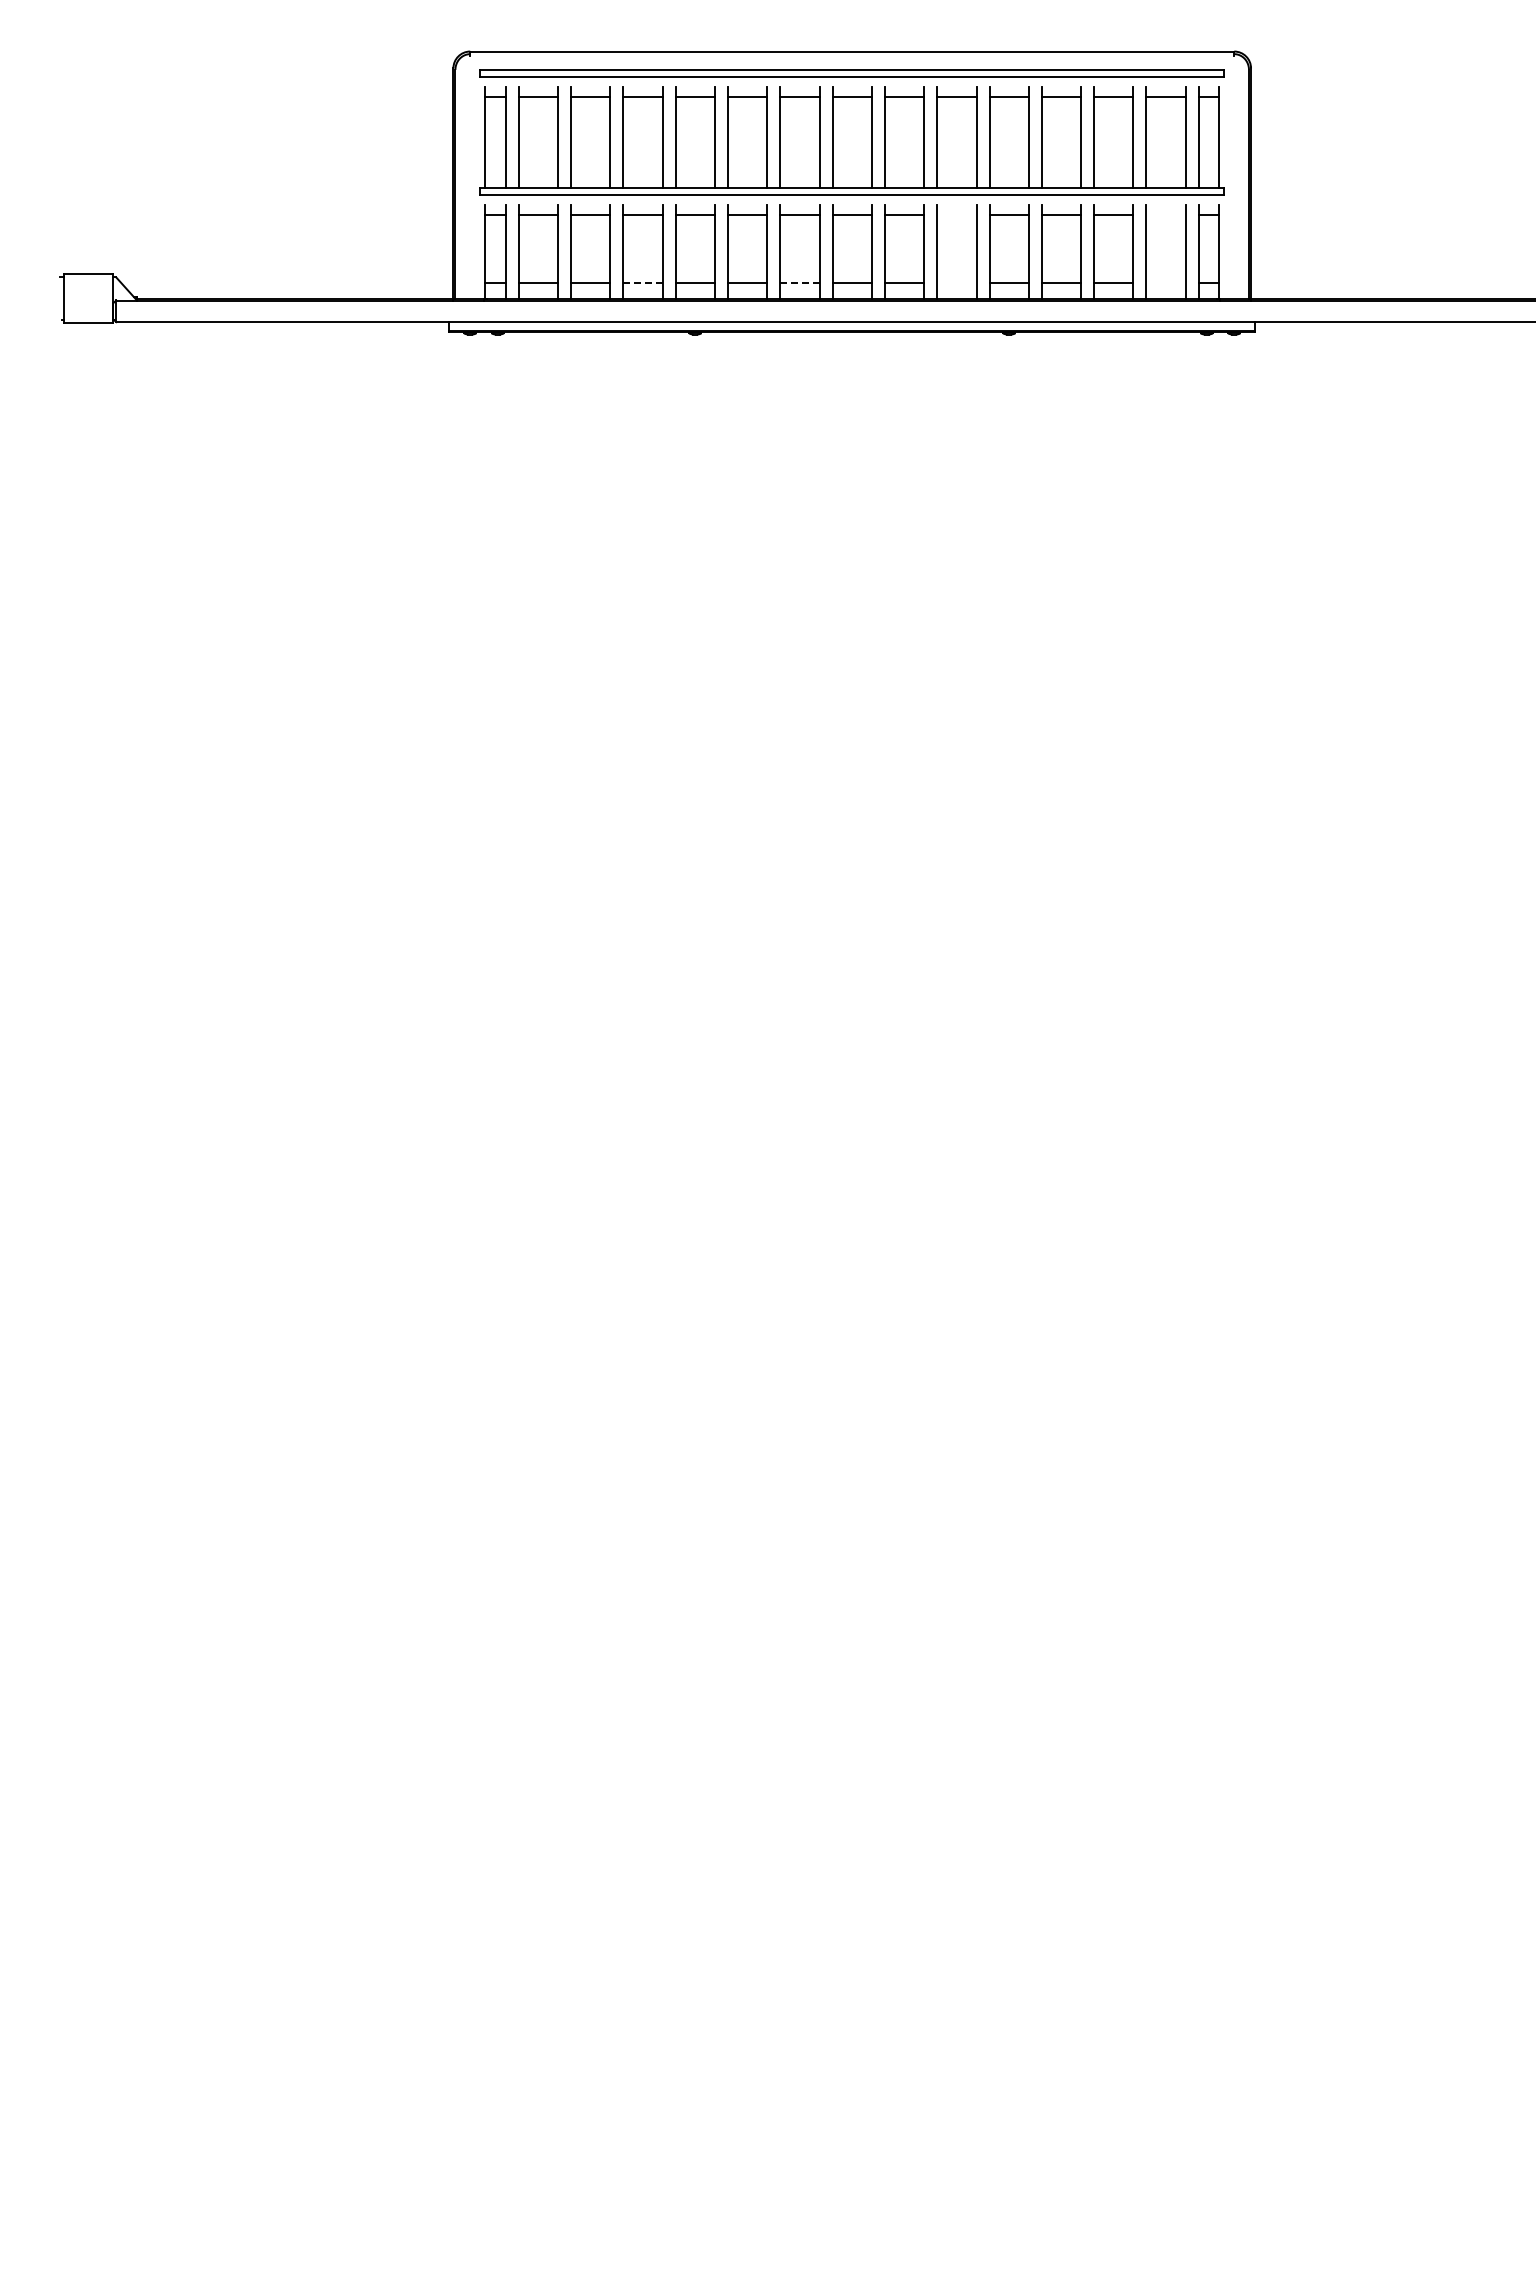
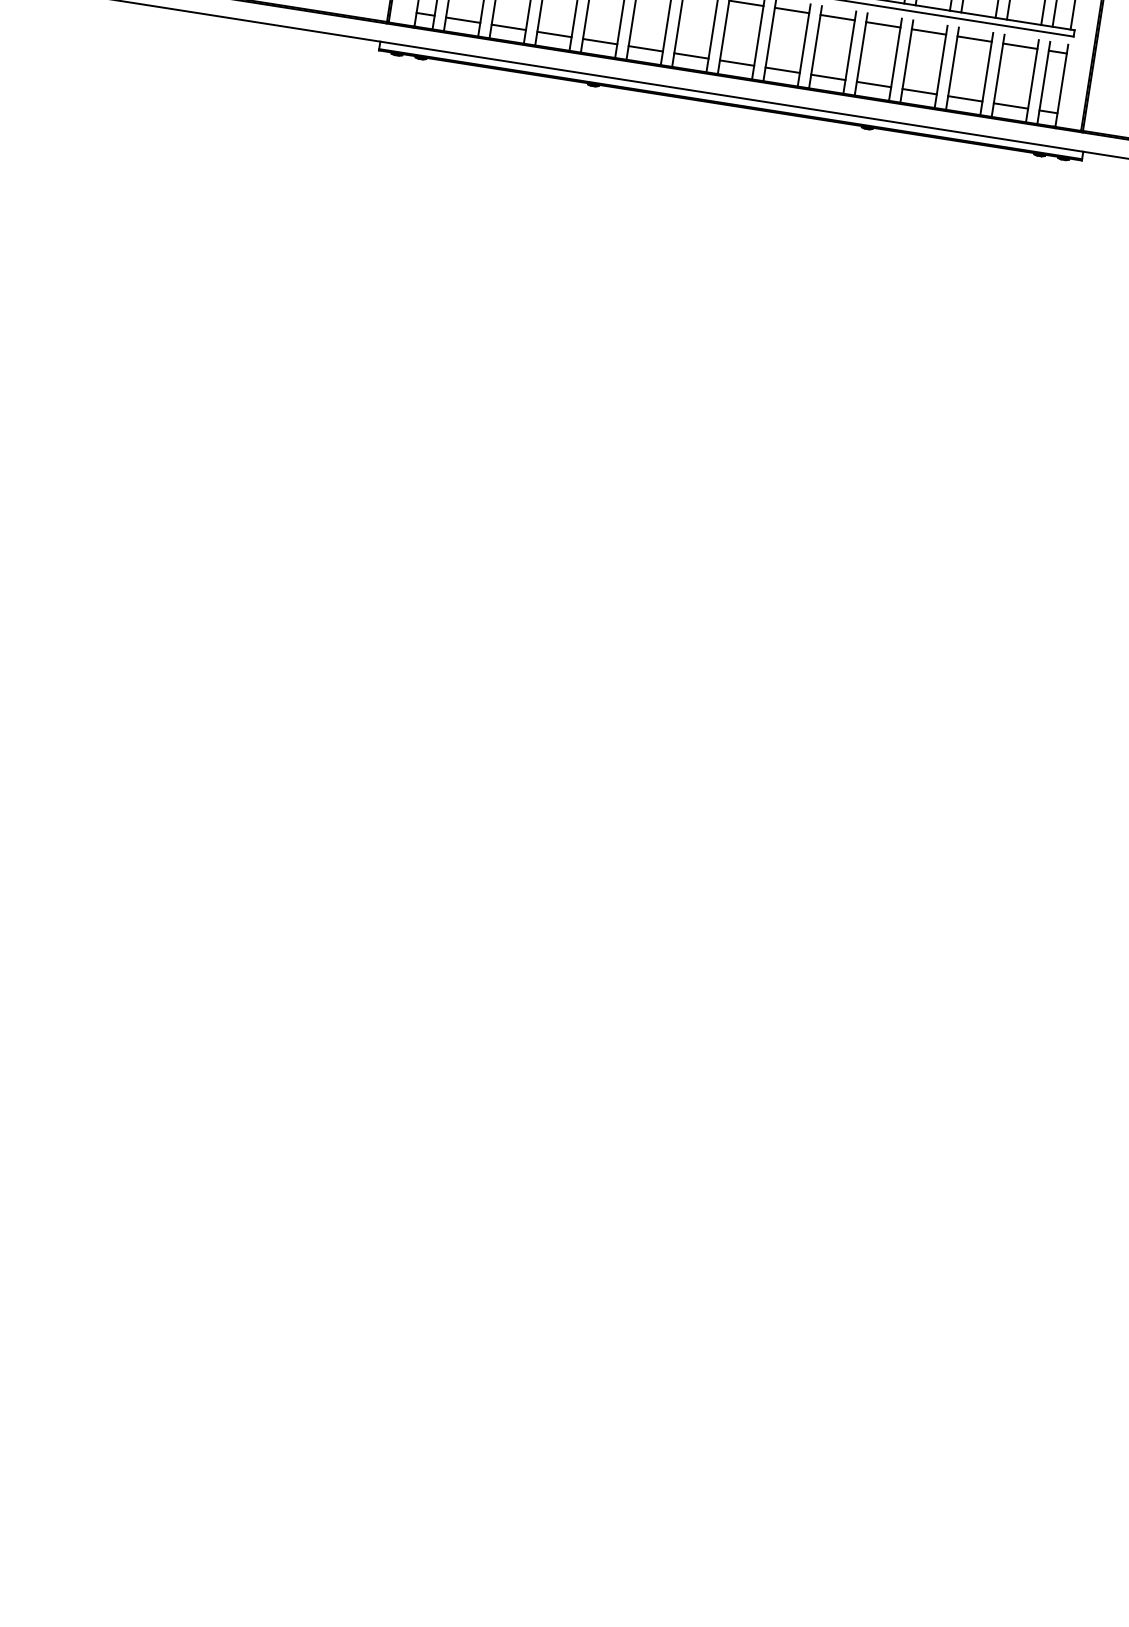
line: (956, 215) -> (837, 18), added
line: (1165, 215) -> (1019, 46), added
line: (642, 283) -> (554, 34), dashed -> solid
line: (799, 283) -> (691, 55), dashed -> solid
line: (956, 283) -> (828, 77), added
line: (1165, 283) -> (1010, 105), added

